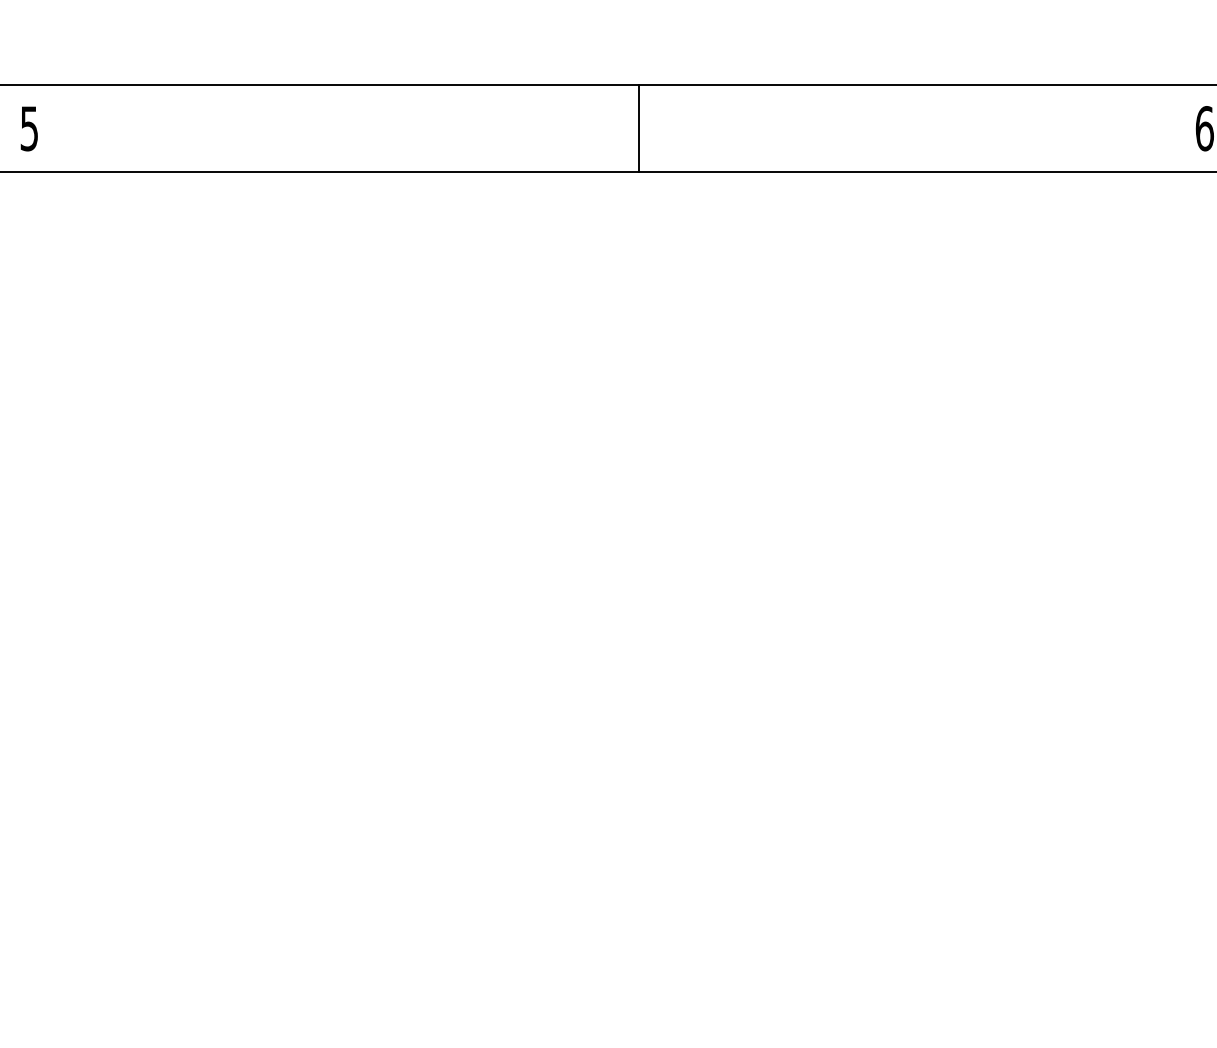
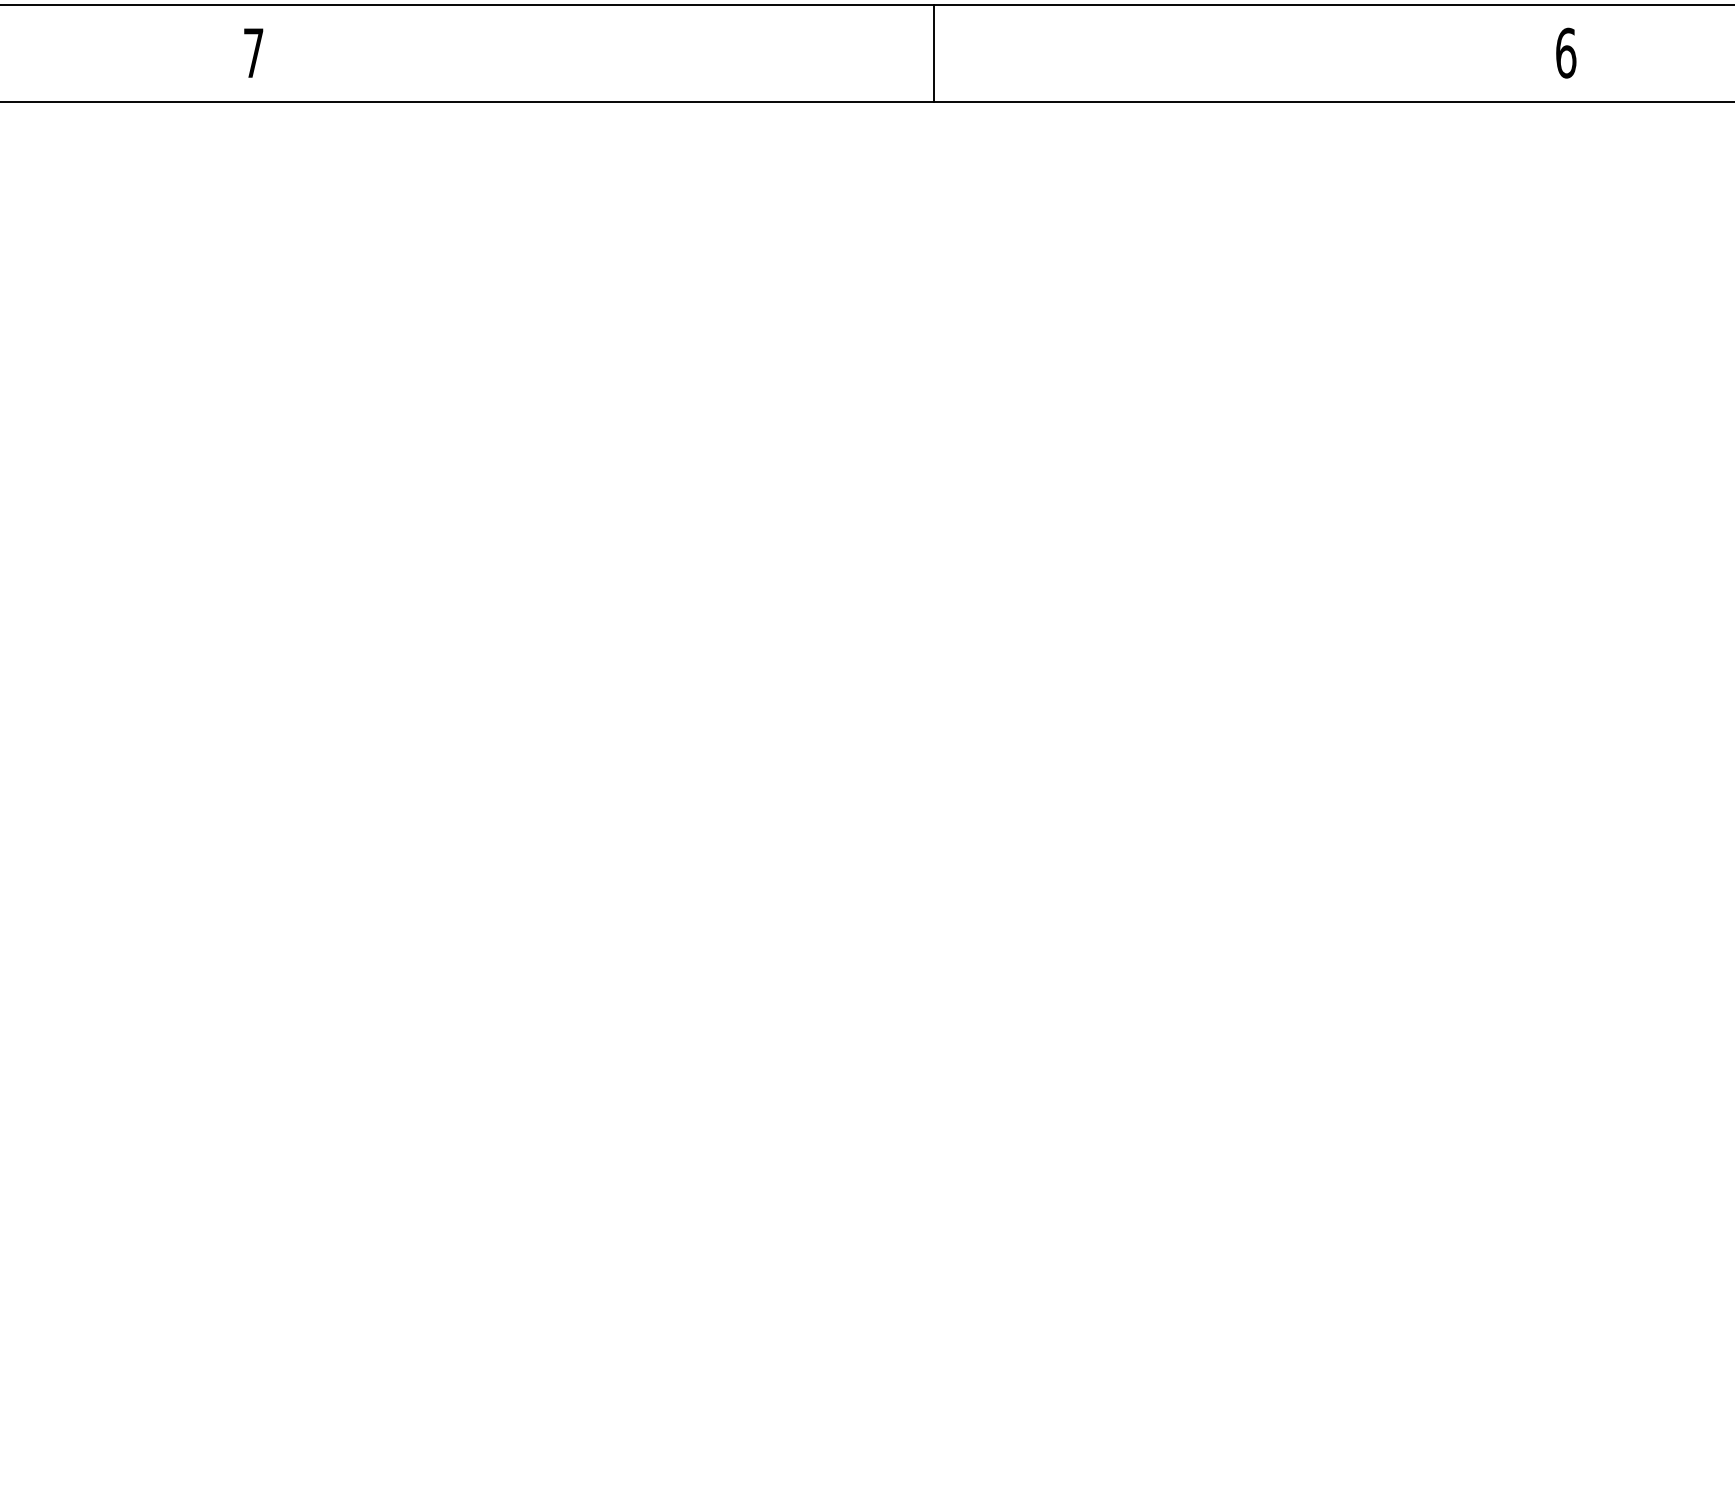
text: (29, 128) -> (253, 53), 5 -> 7

